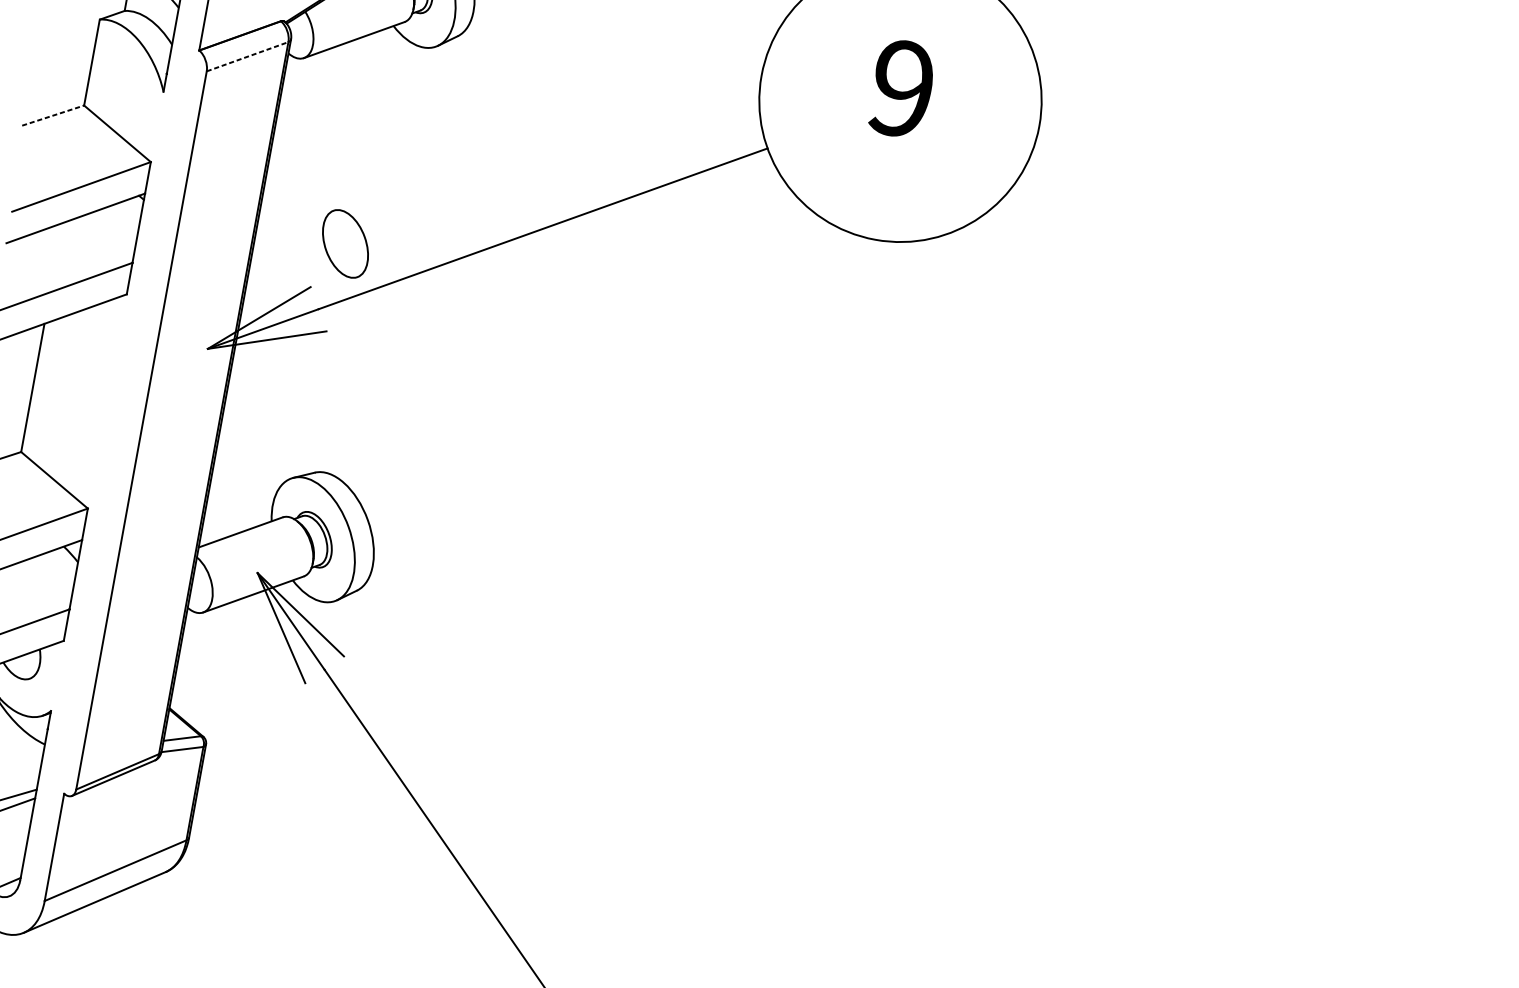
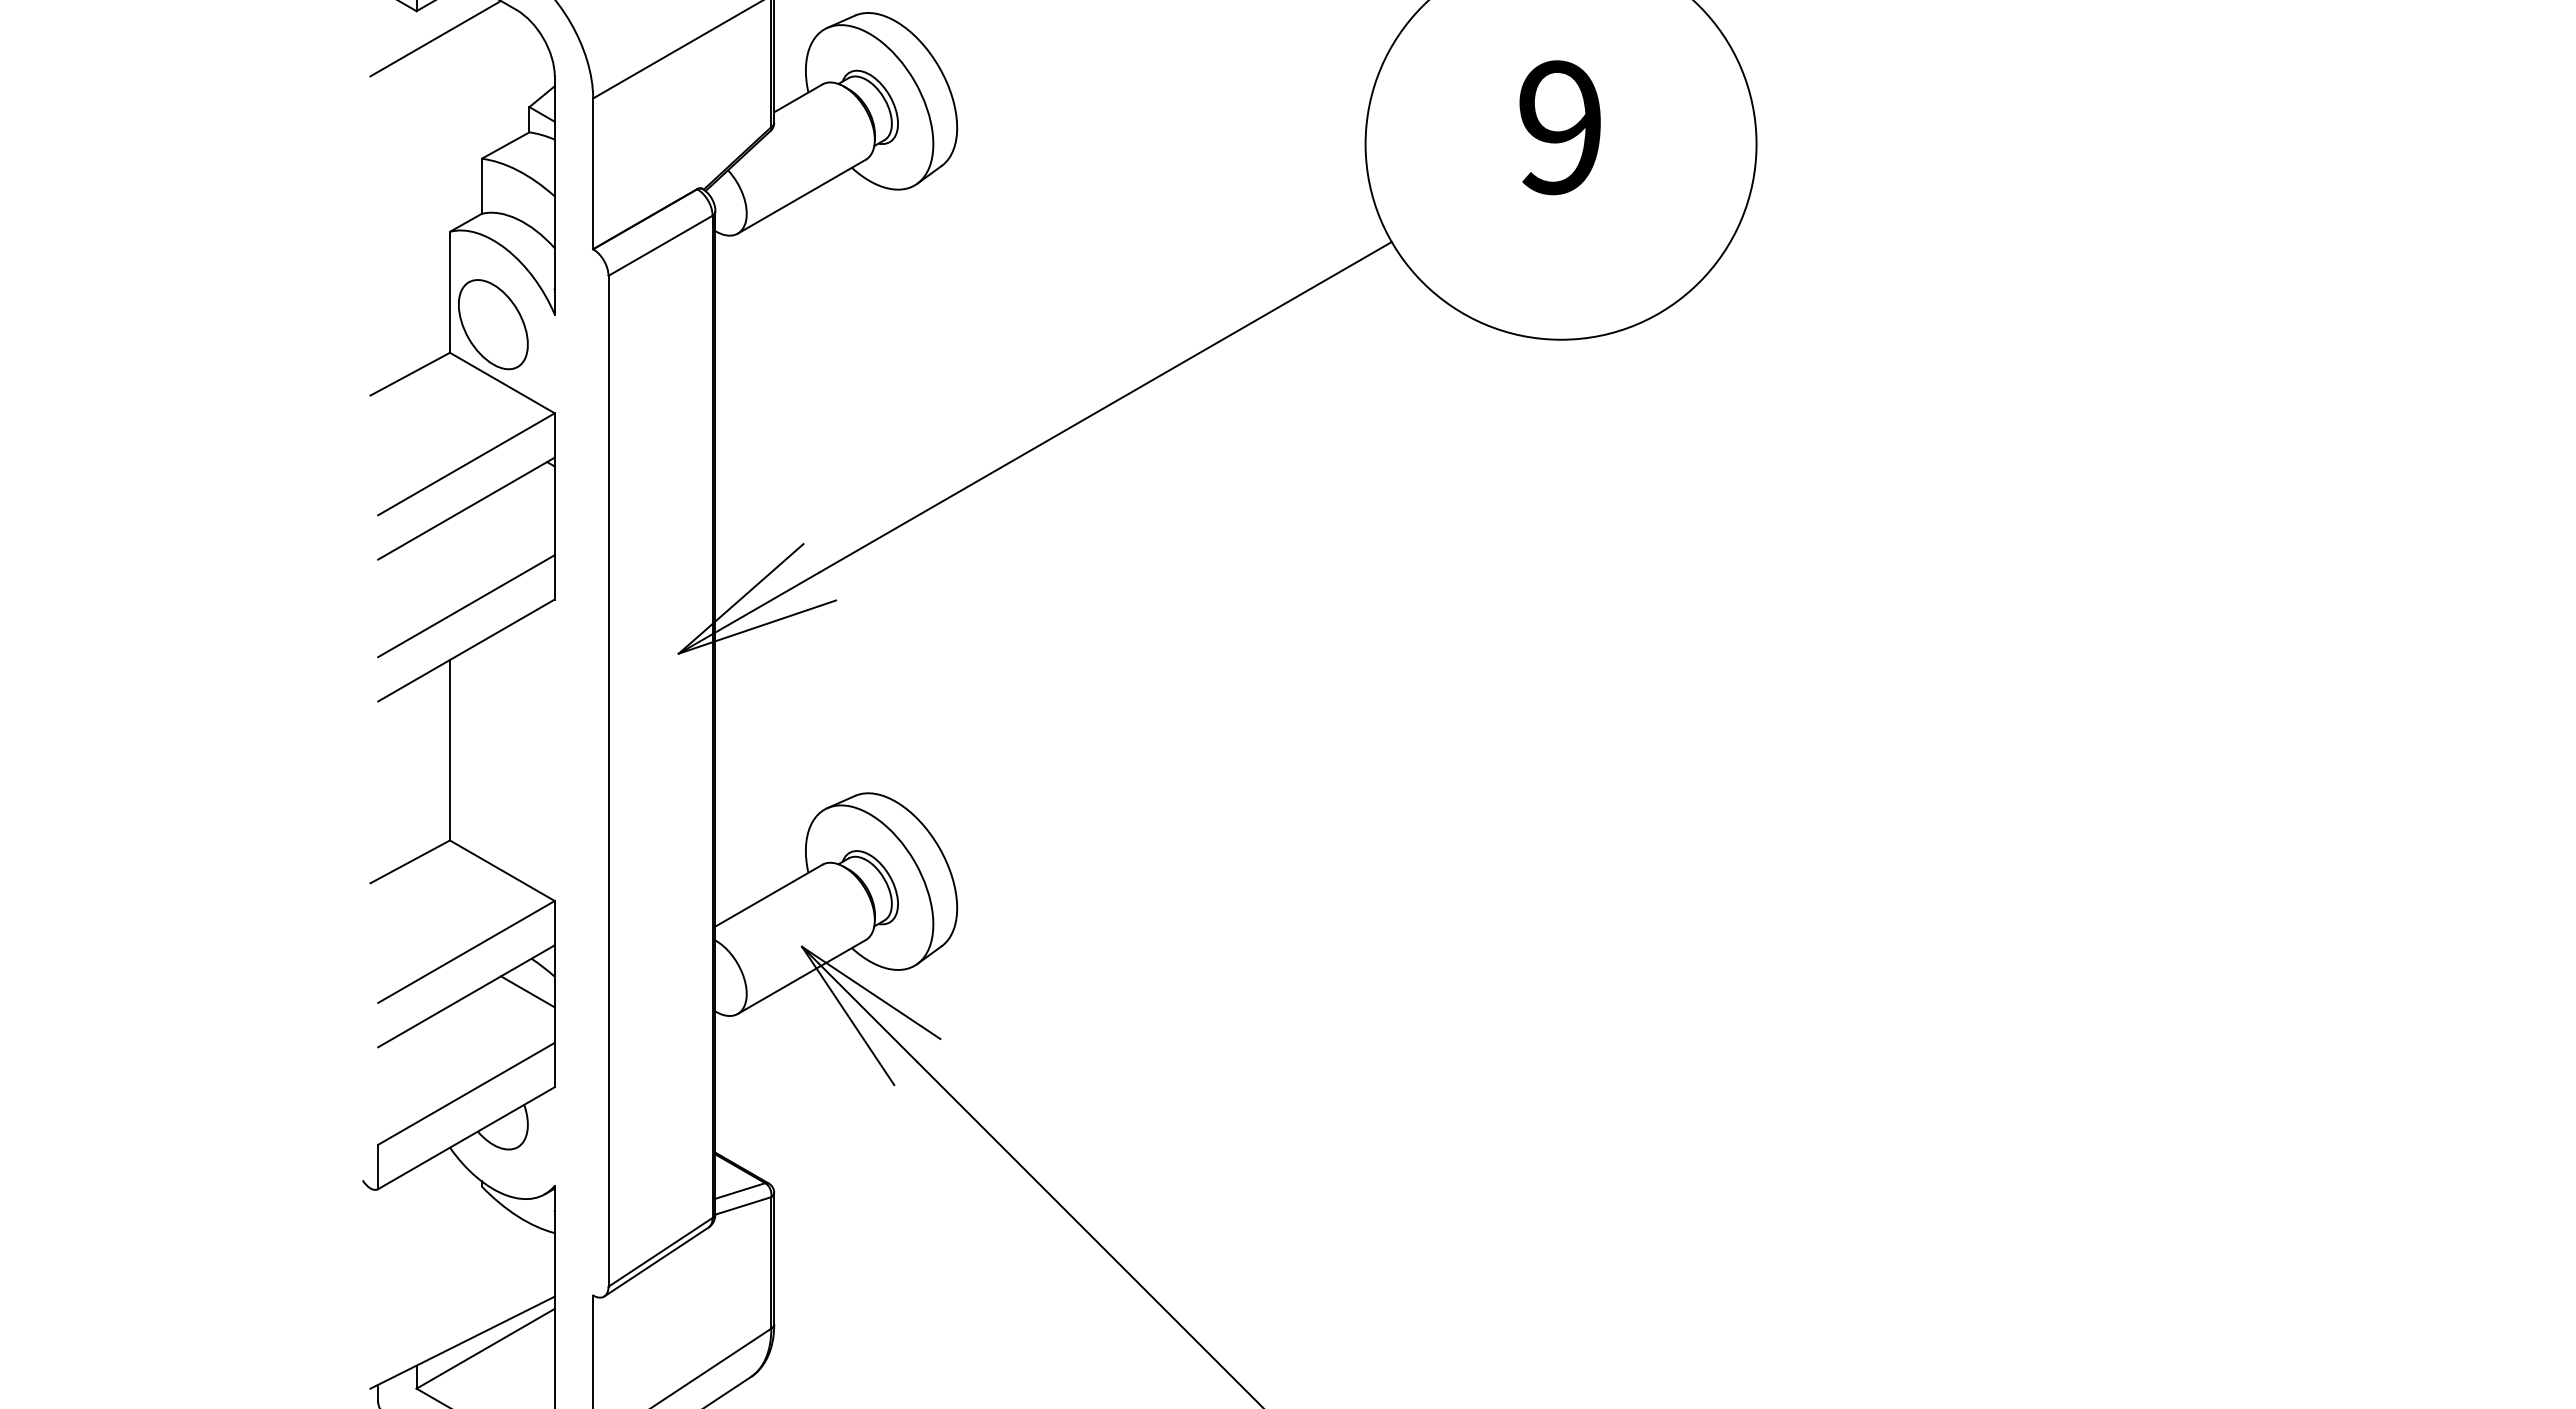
line: (247, 56) -> (660, 245), dashed -> solid
line: (53, 115) -> (410, 373), dashed -> solid
part: (345, 243) -> (493, 324), moved
line: (56, 569) -> (527, 991), added

